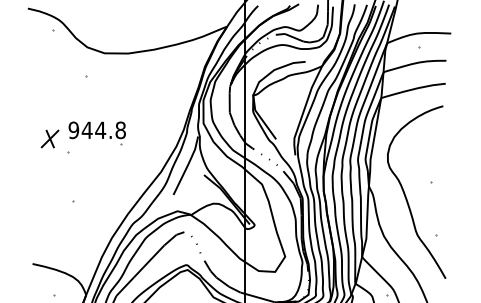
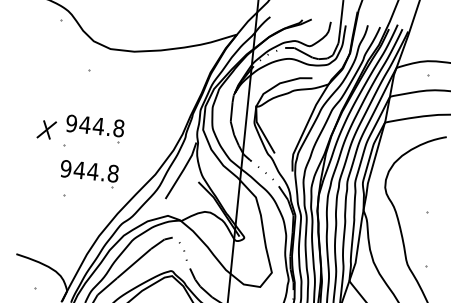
part: (95, 178) -> (88, 174), added

